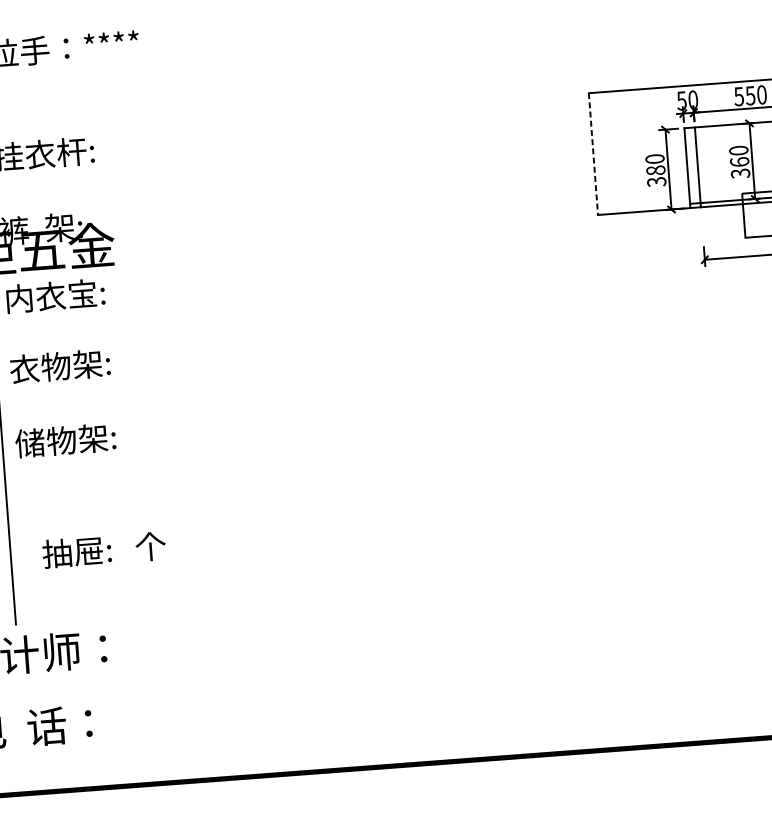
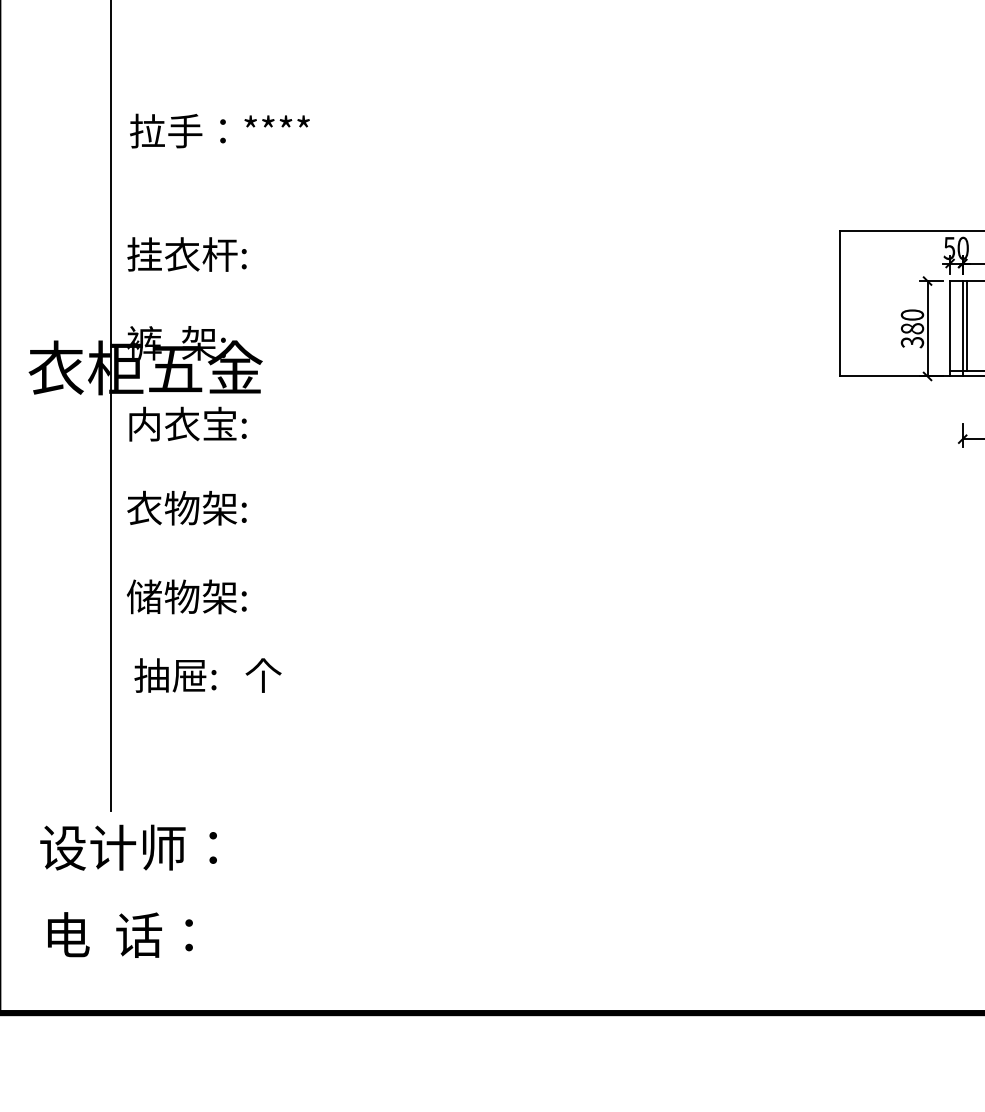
line: (593, 153) -> (839, 303), dashed -> solid
line: (701, 165) -> (967, 326), added
text: (103, 550) -> (207, 675), moved

